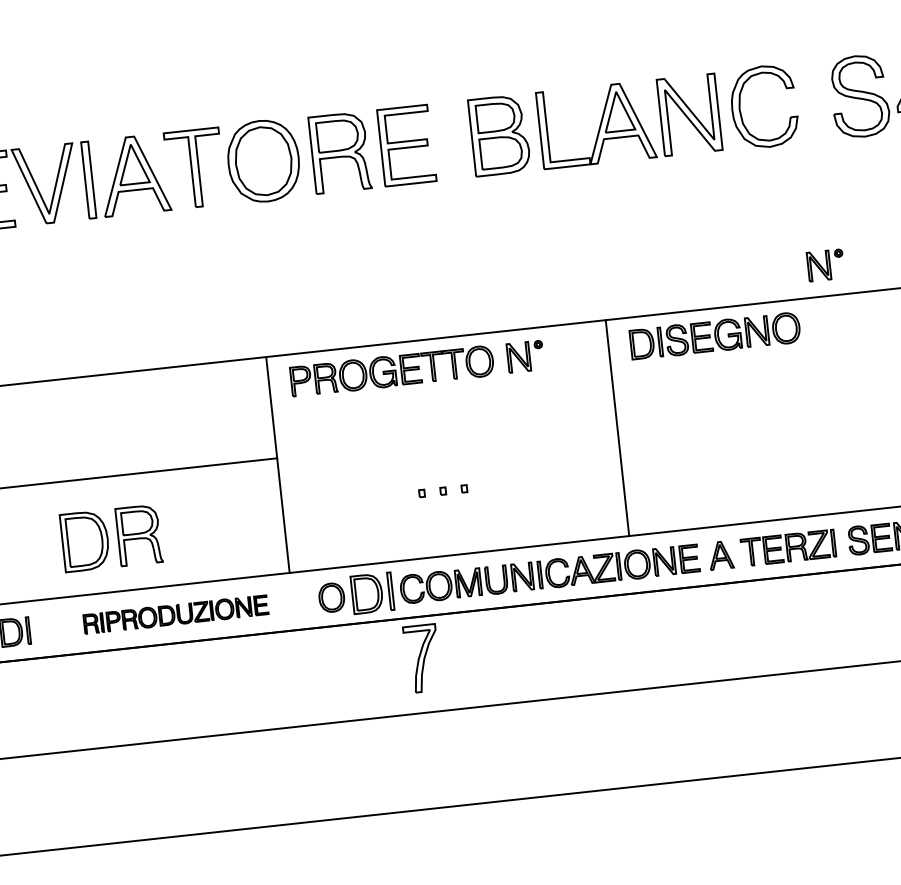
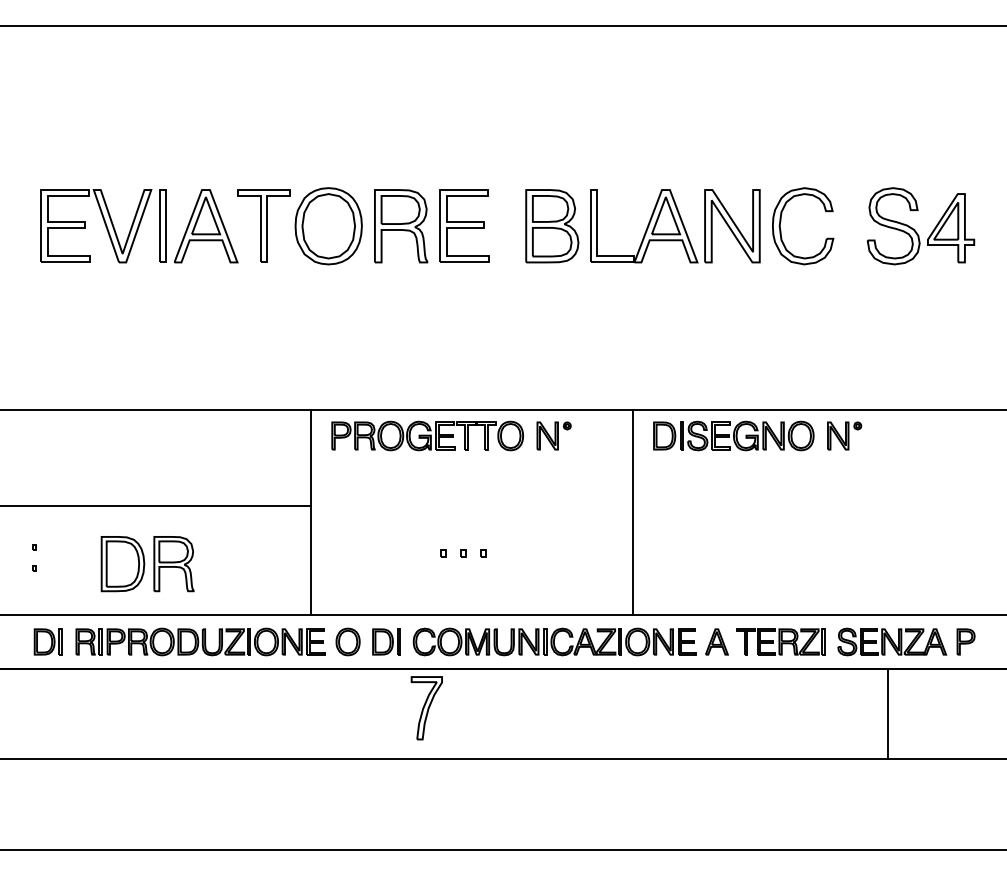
part: (825, 264) -> (844, 435), moved
part: (372, 592) -> (386, 641), size x0.71
part: (175, 614) -> (200, 641), size x1.43

